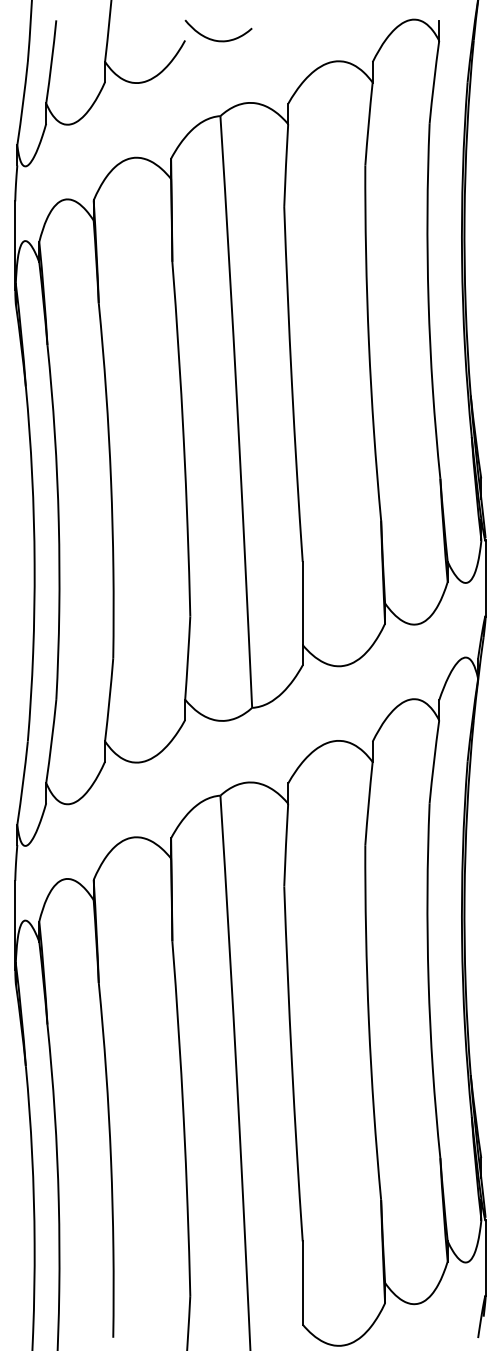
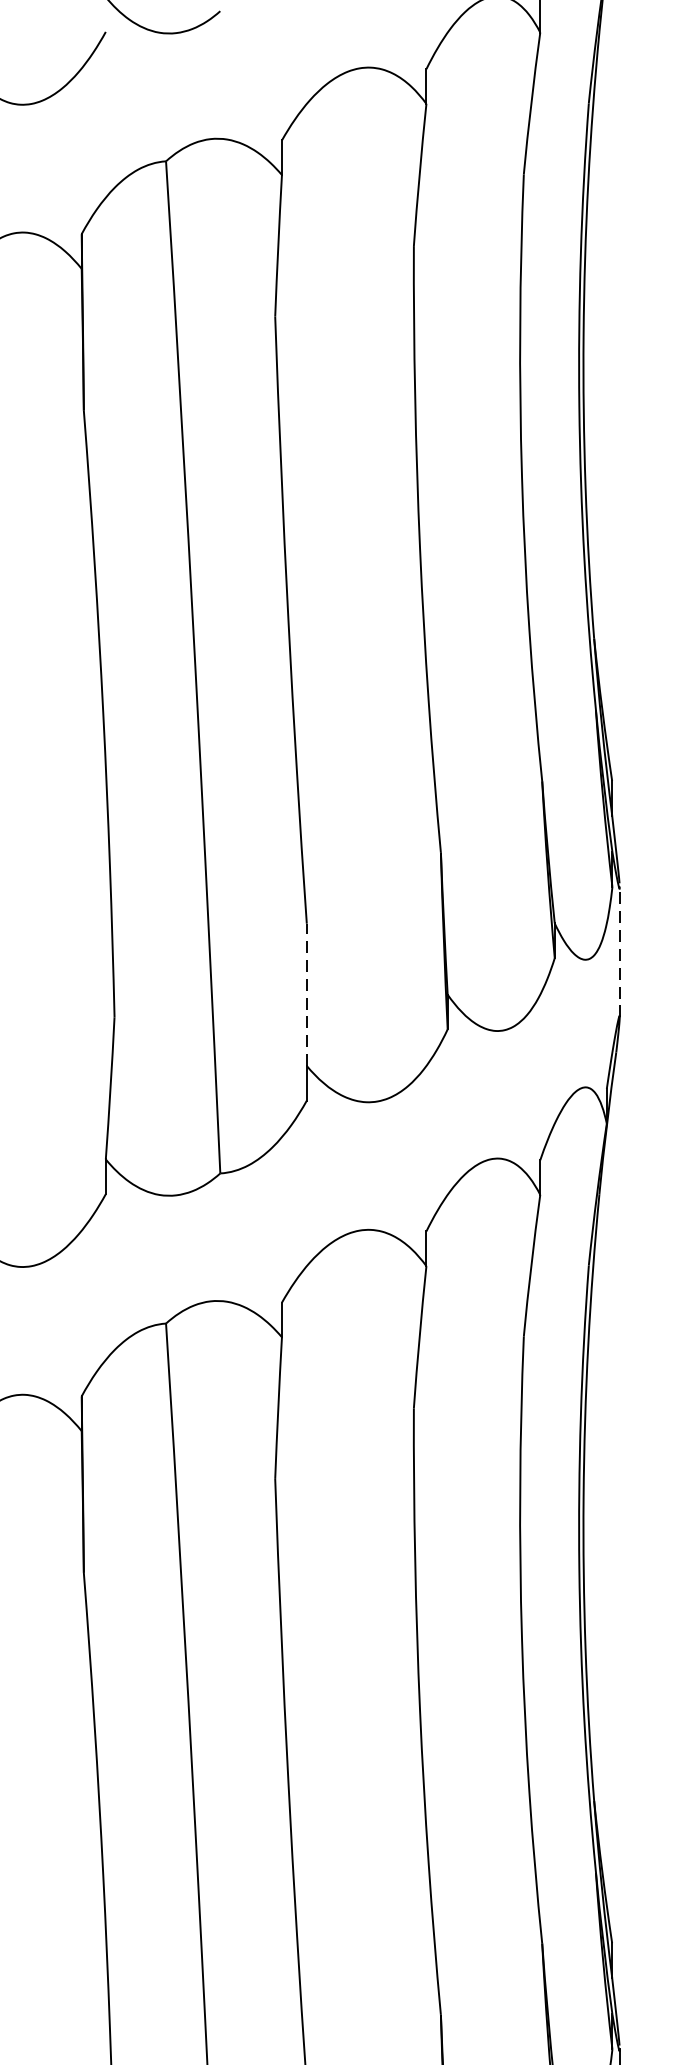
line: (485, 577) -> (619, 950), solid -> dashed
line: (302, 603) -> (306, 994), solid -> dashed

